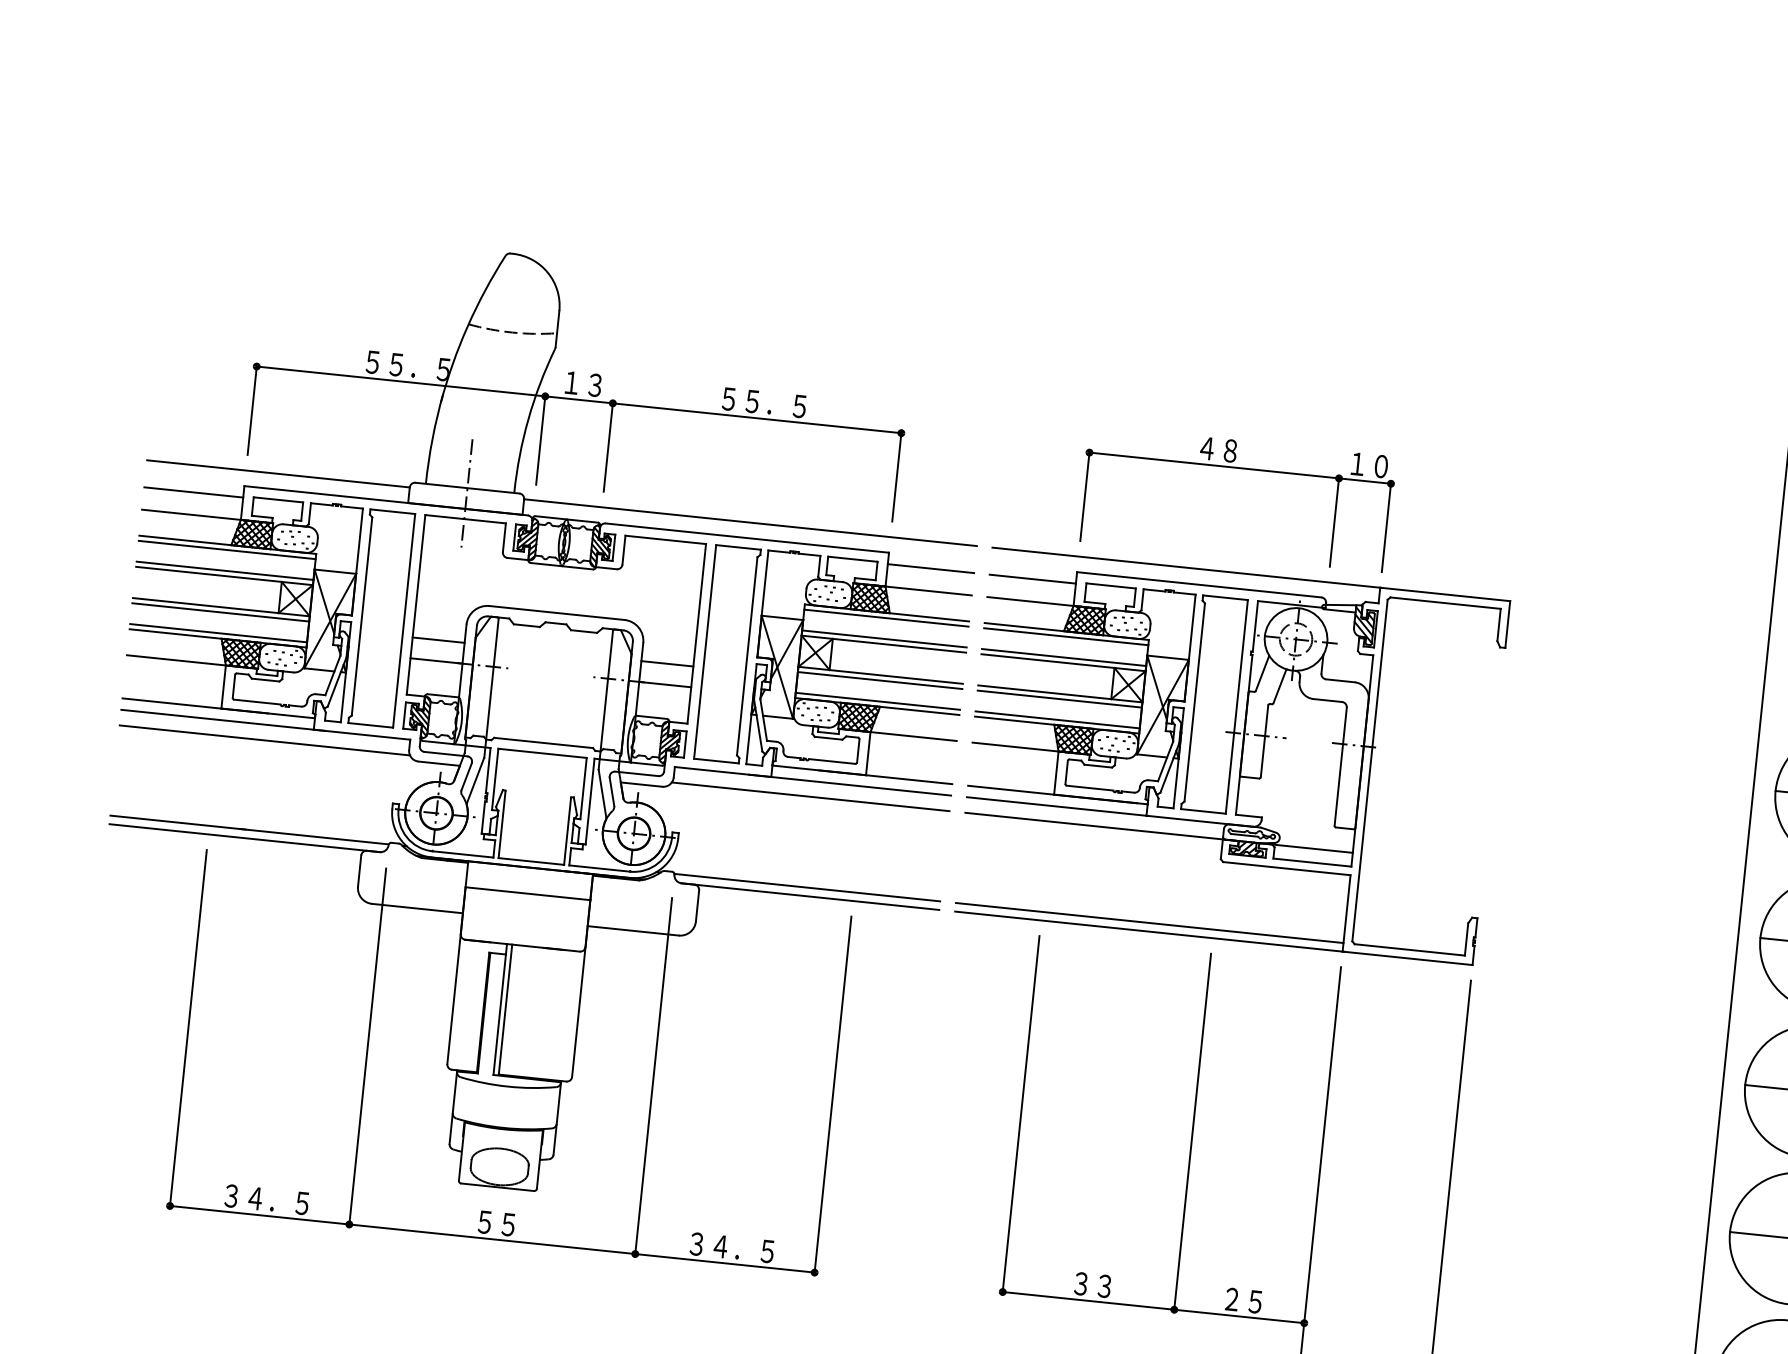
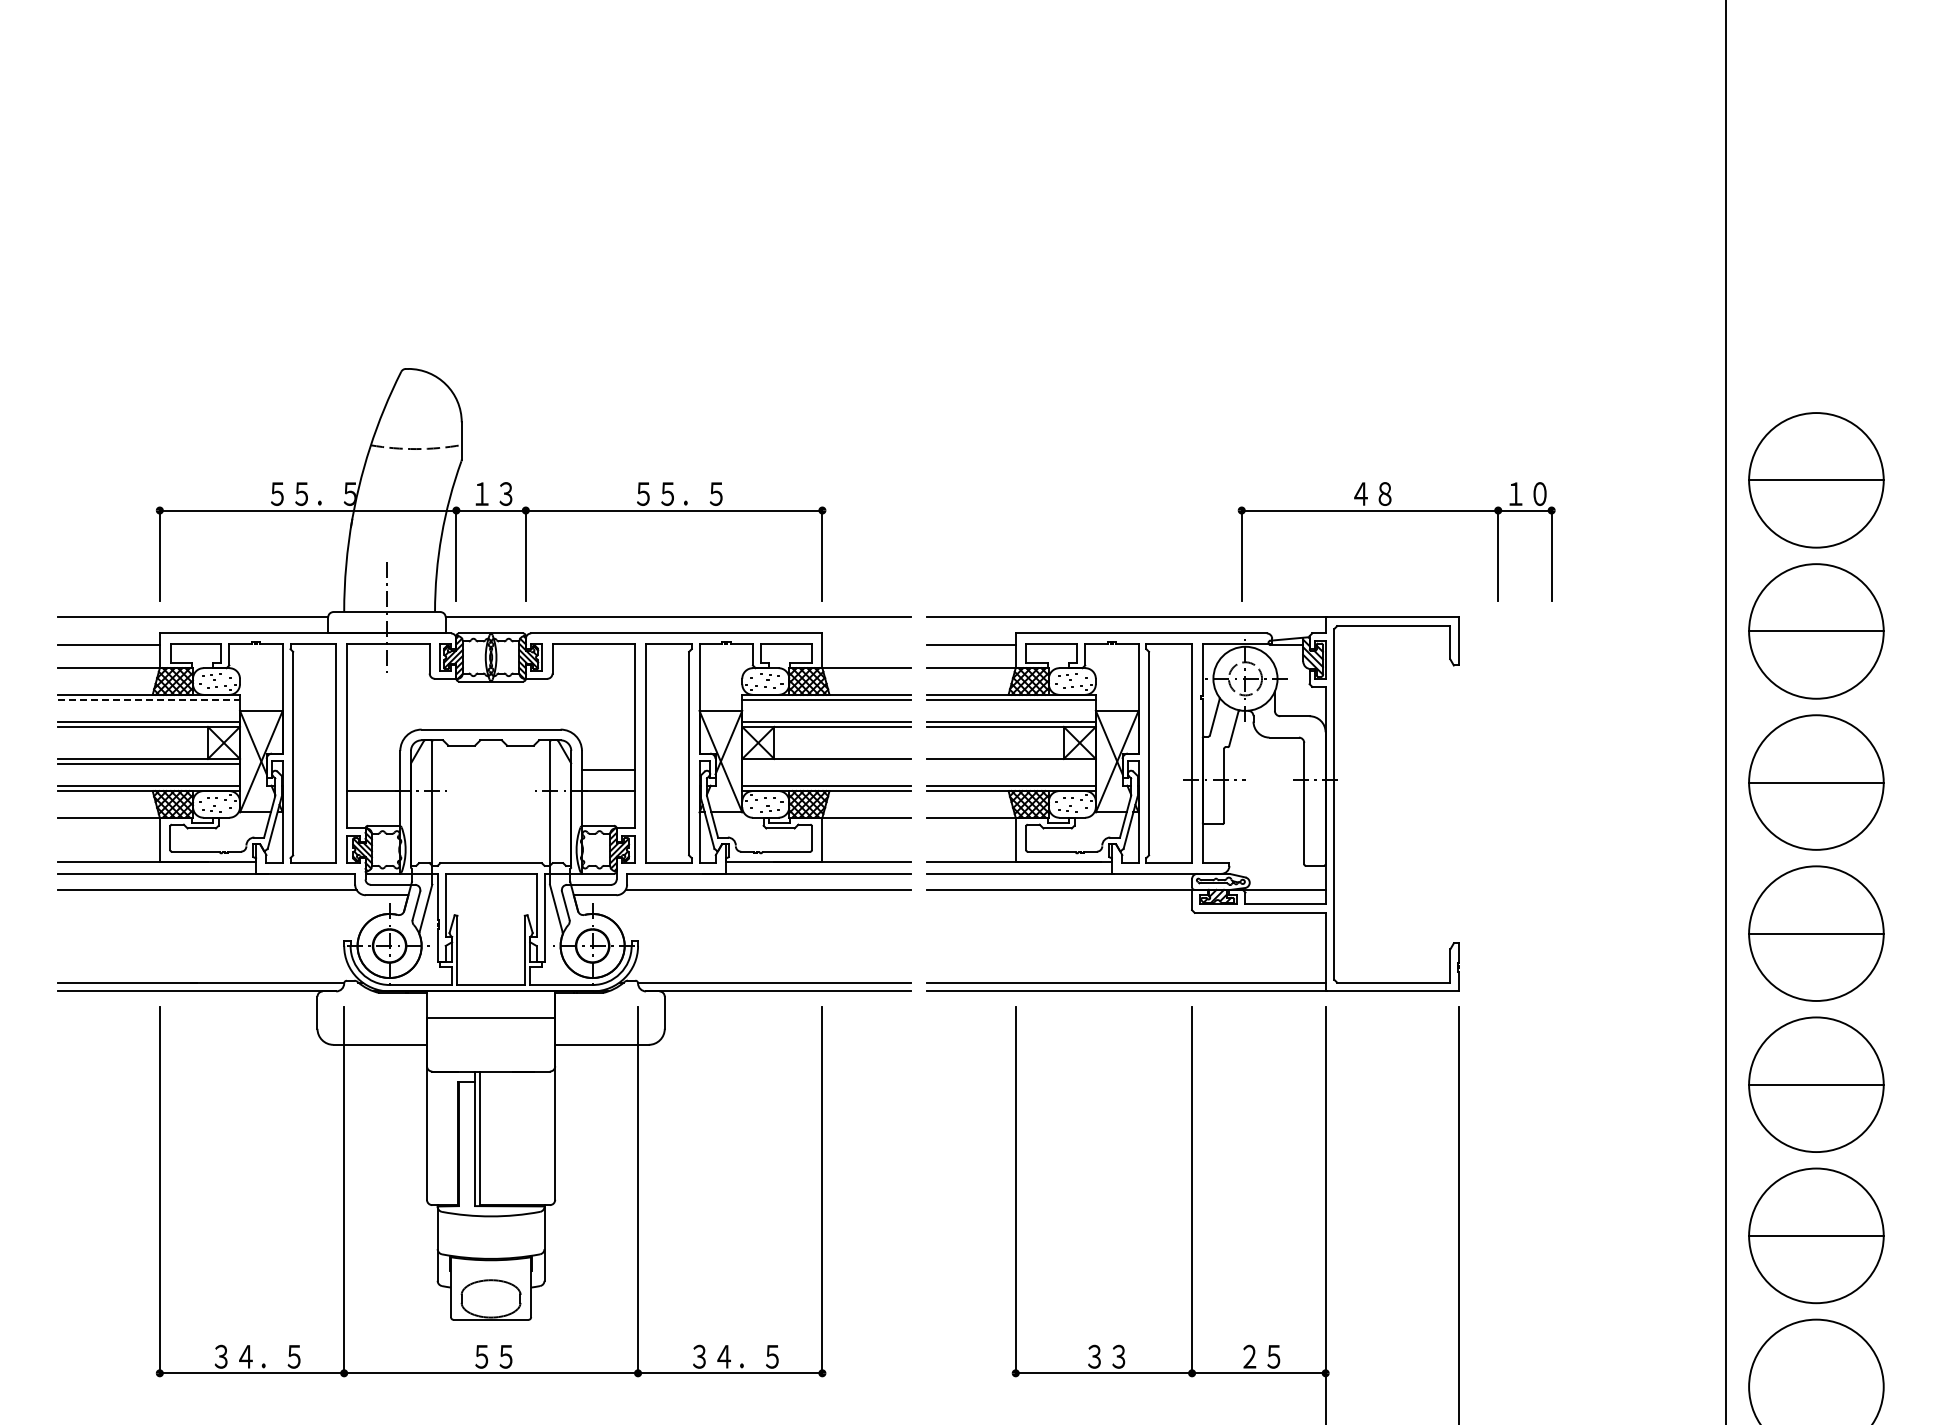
part: (1239, 469) -> (1396, 511), moved
line: (227, 550) -> (149, 700), solid -> dashed
line: (930, 568) -> (866, 645), removed
line: (438, 639) -> (373, 769), removed
line: (879, 680) -> (826, 764), removed
line: (1059, 699) -> (1011, 764), removed

